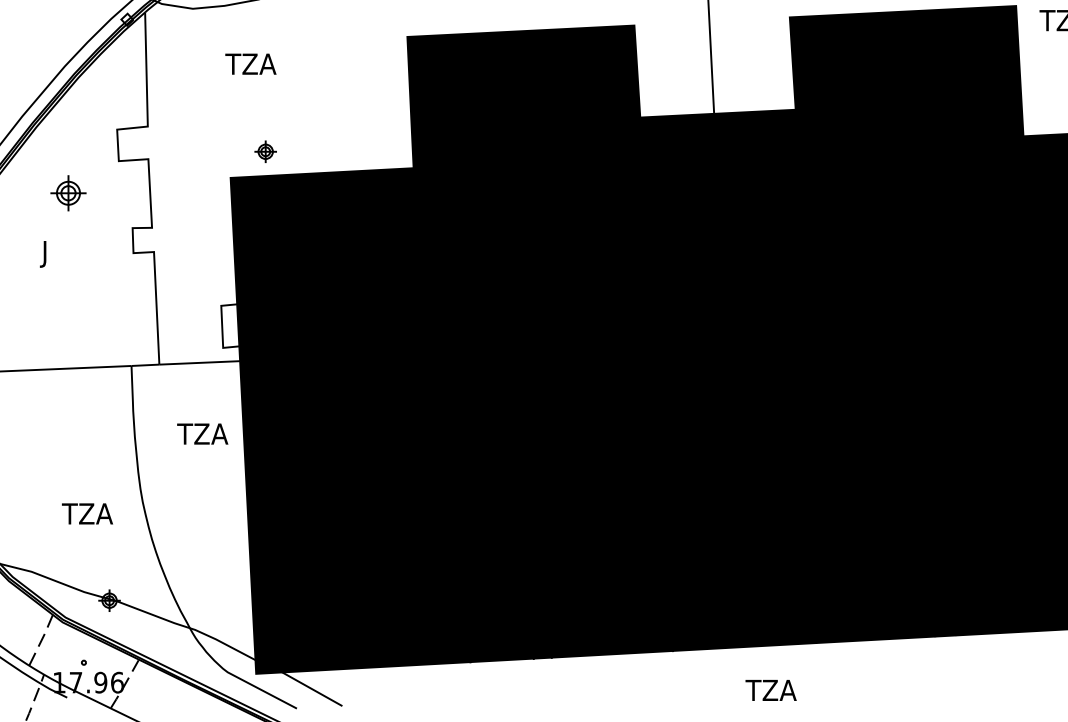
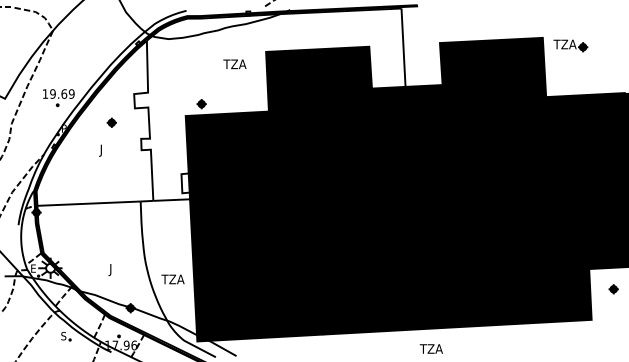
text: (249, 64) -> (234, 64), moved
part: (67, 192) -> (111, 122), size x0.62
text: (201, 434) -> (172, 279), moved
text: (87, 517) -> (120, 270), TZA -> J

